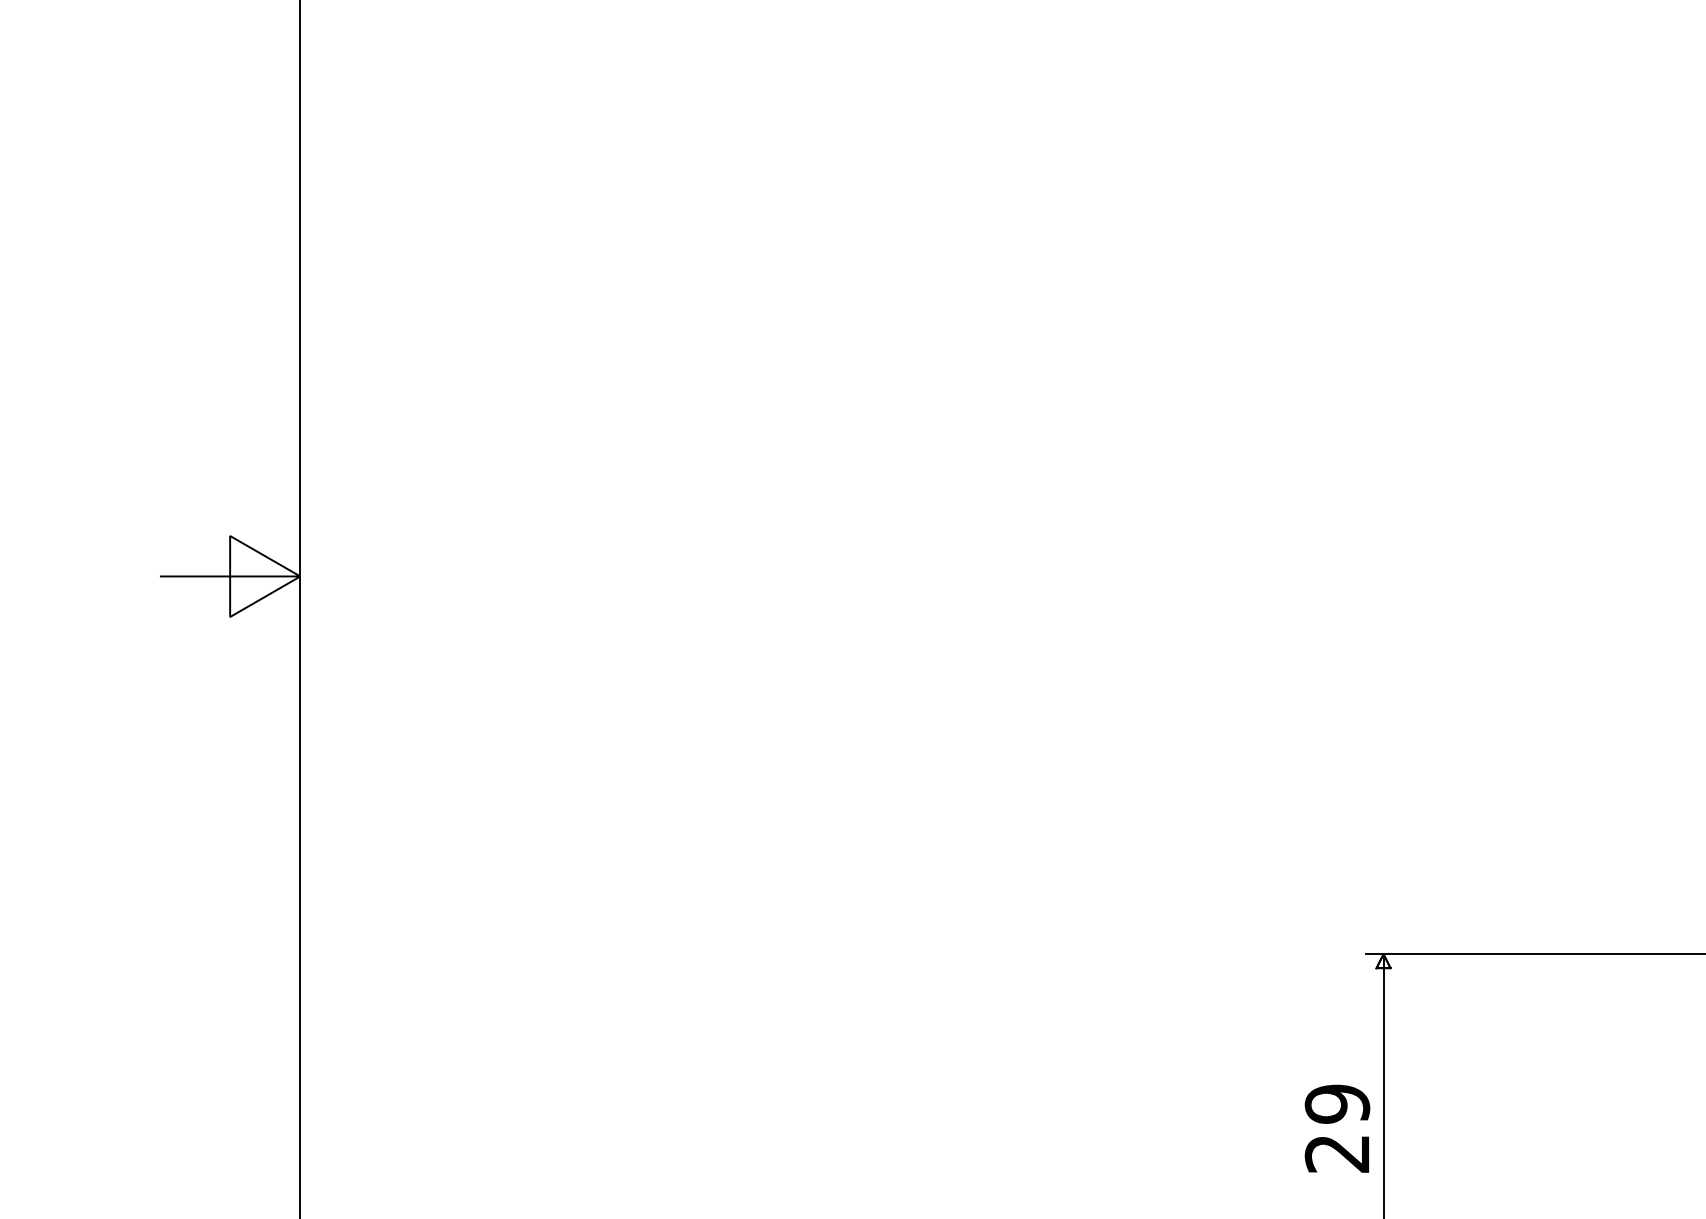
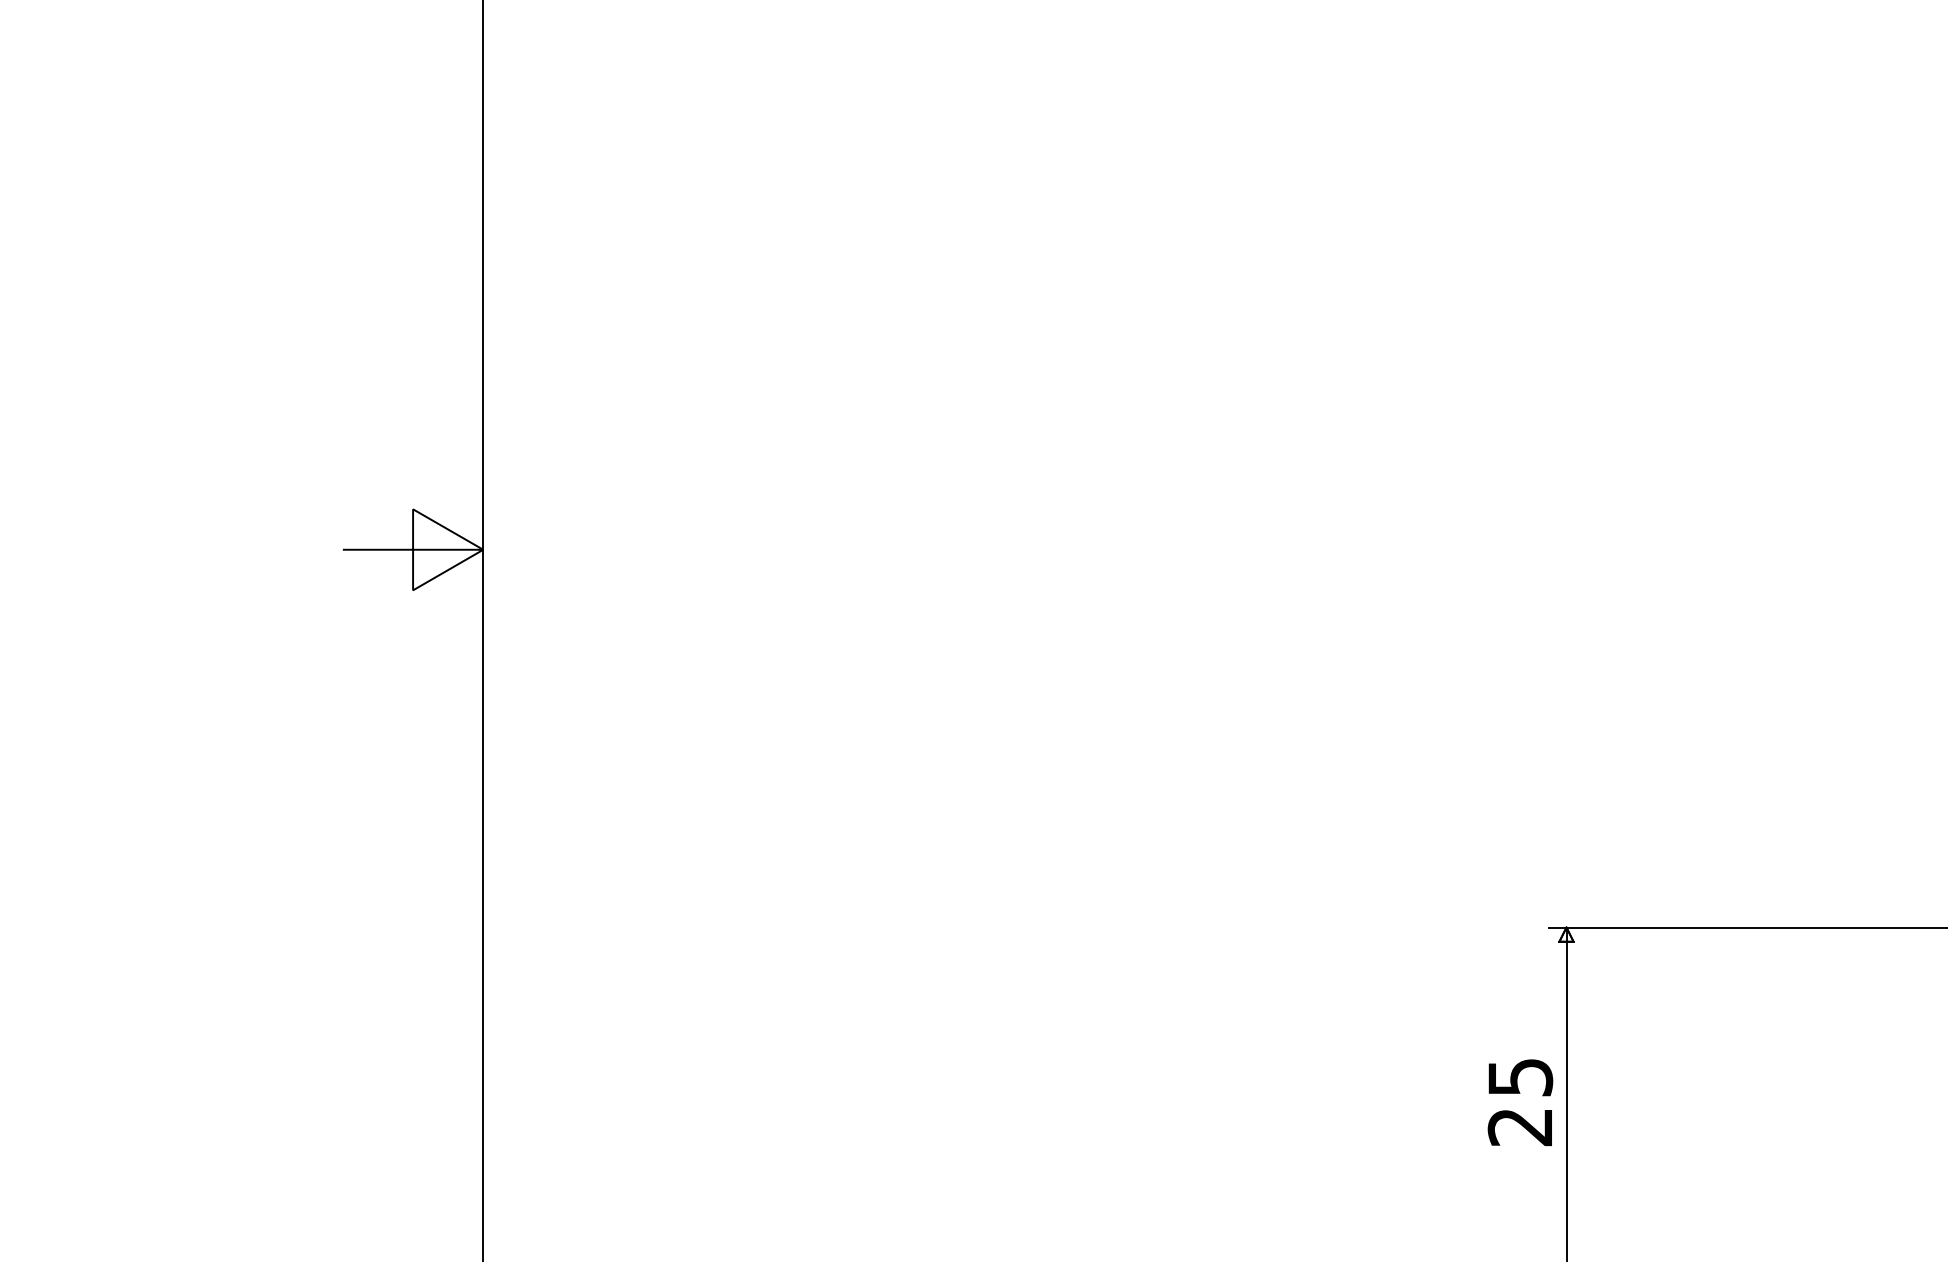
text: (1337, 1104) -> (1520, 1077), 29 -> 25

